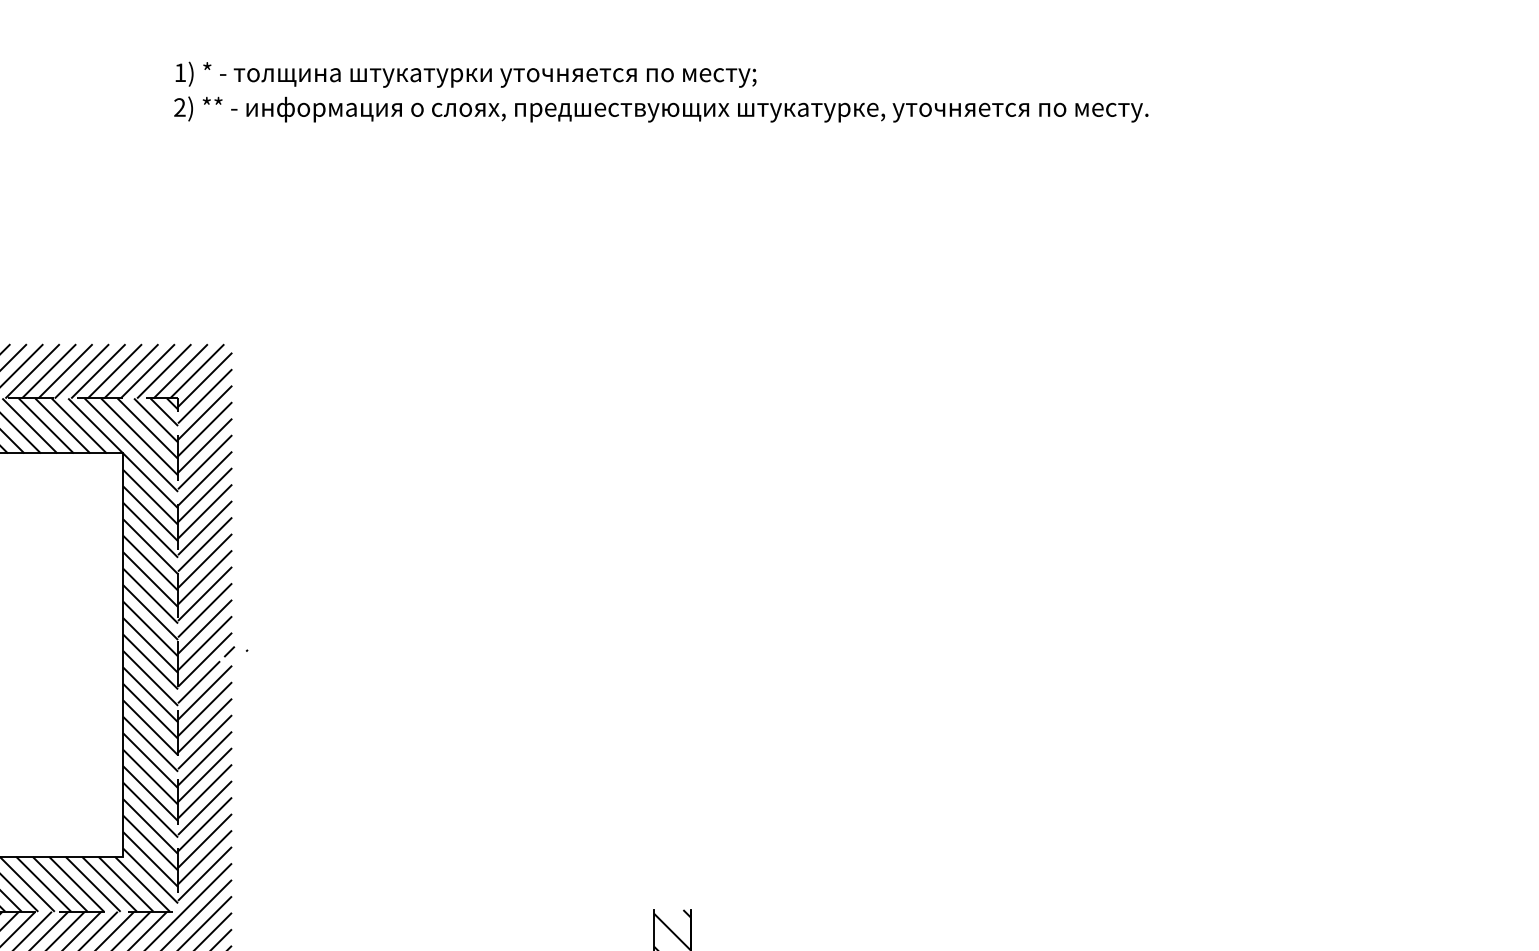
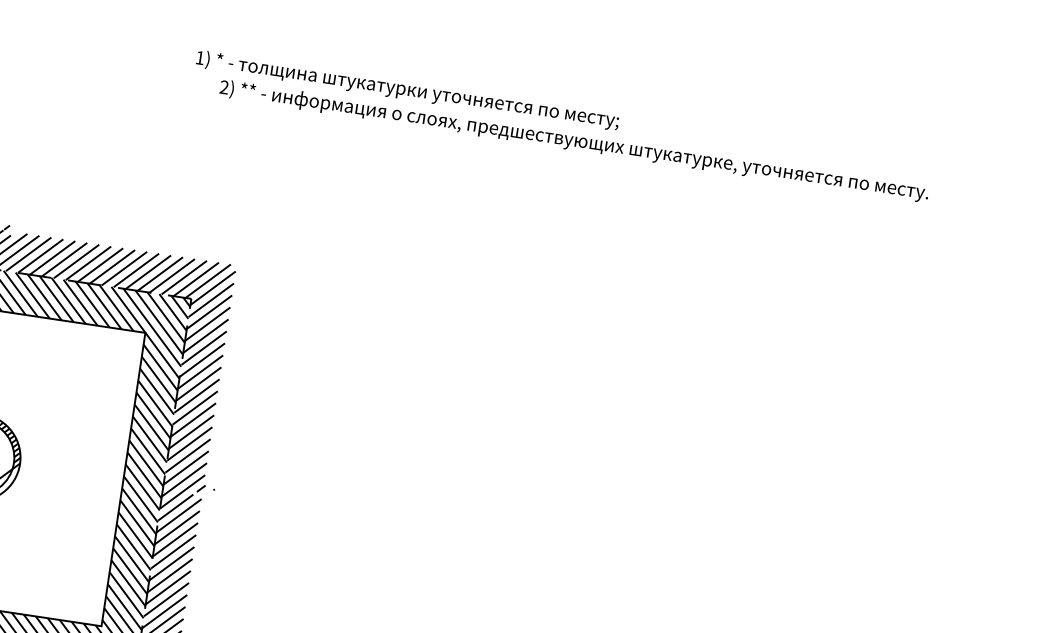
text: (465, 74) -> (407, 90), moved

